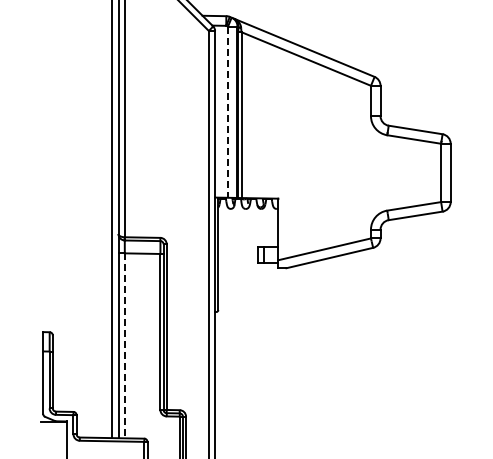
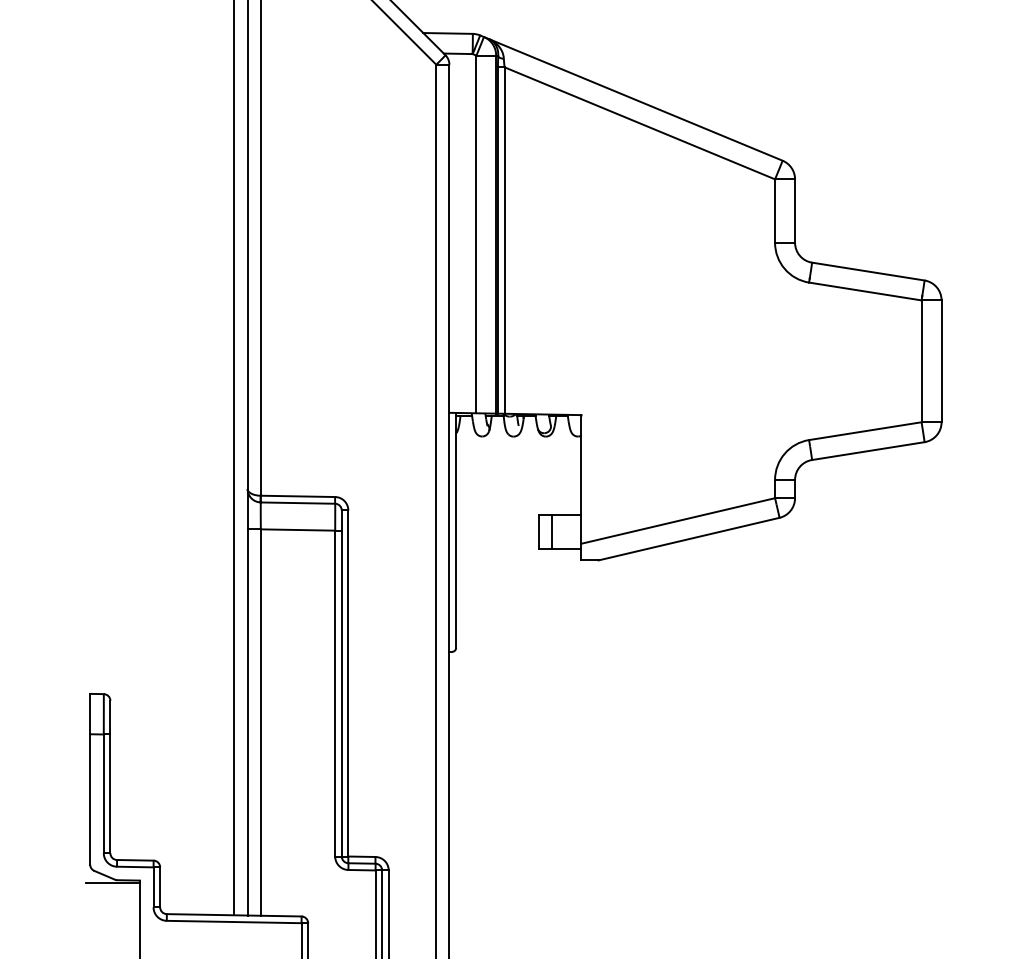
line: (228, 112) -> (477, 235), dashed -> solid
line: (124, 346) -> (260, 723), dashed -> solid

